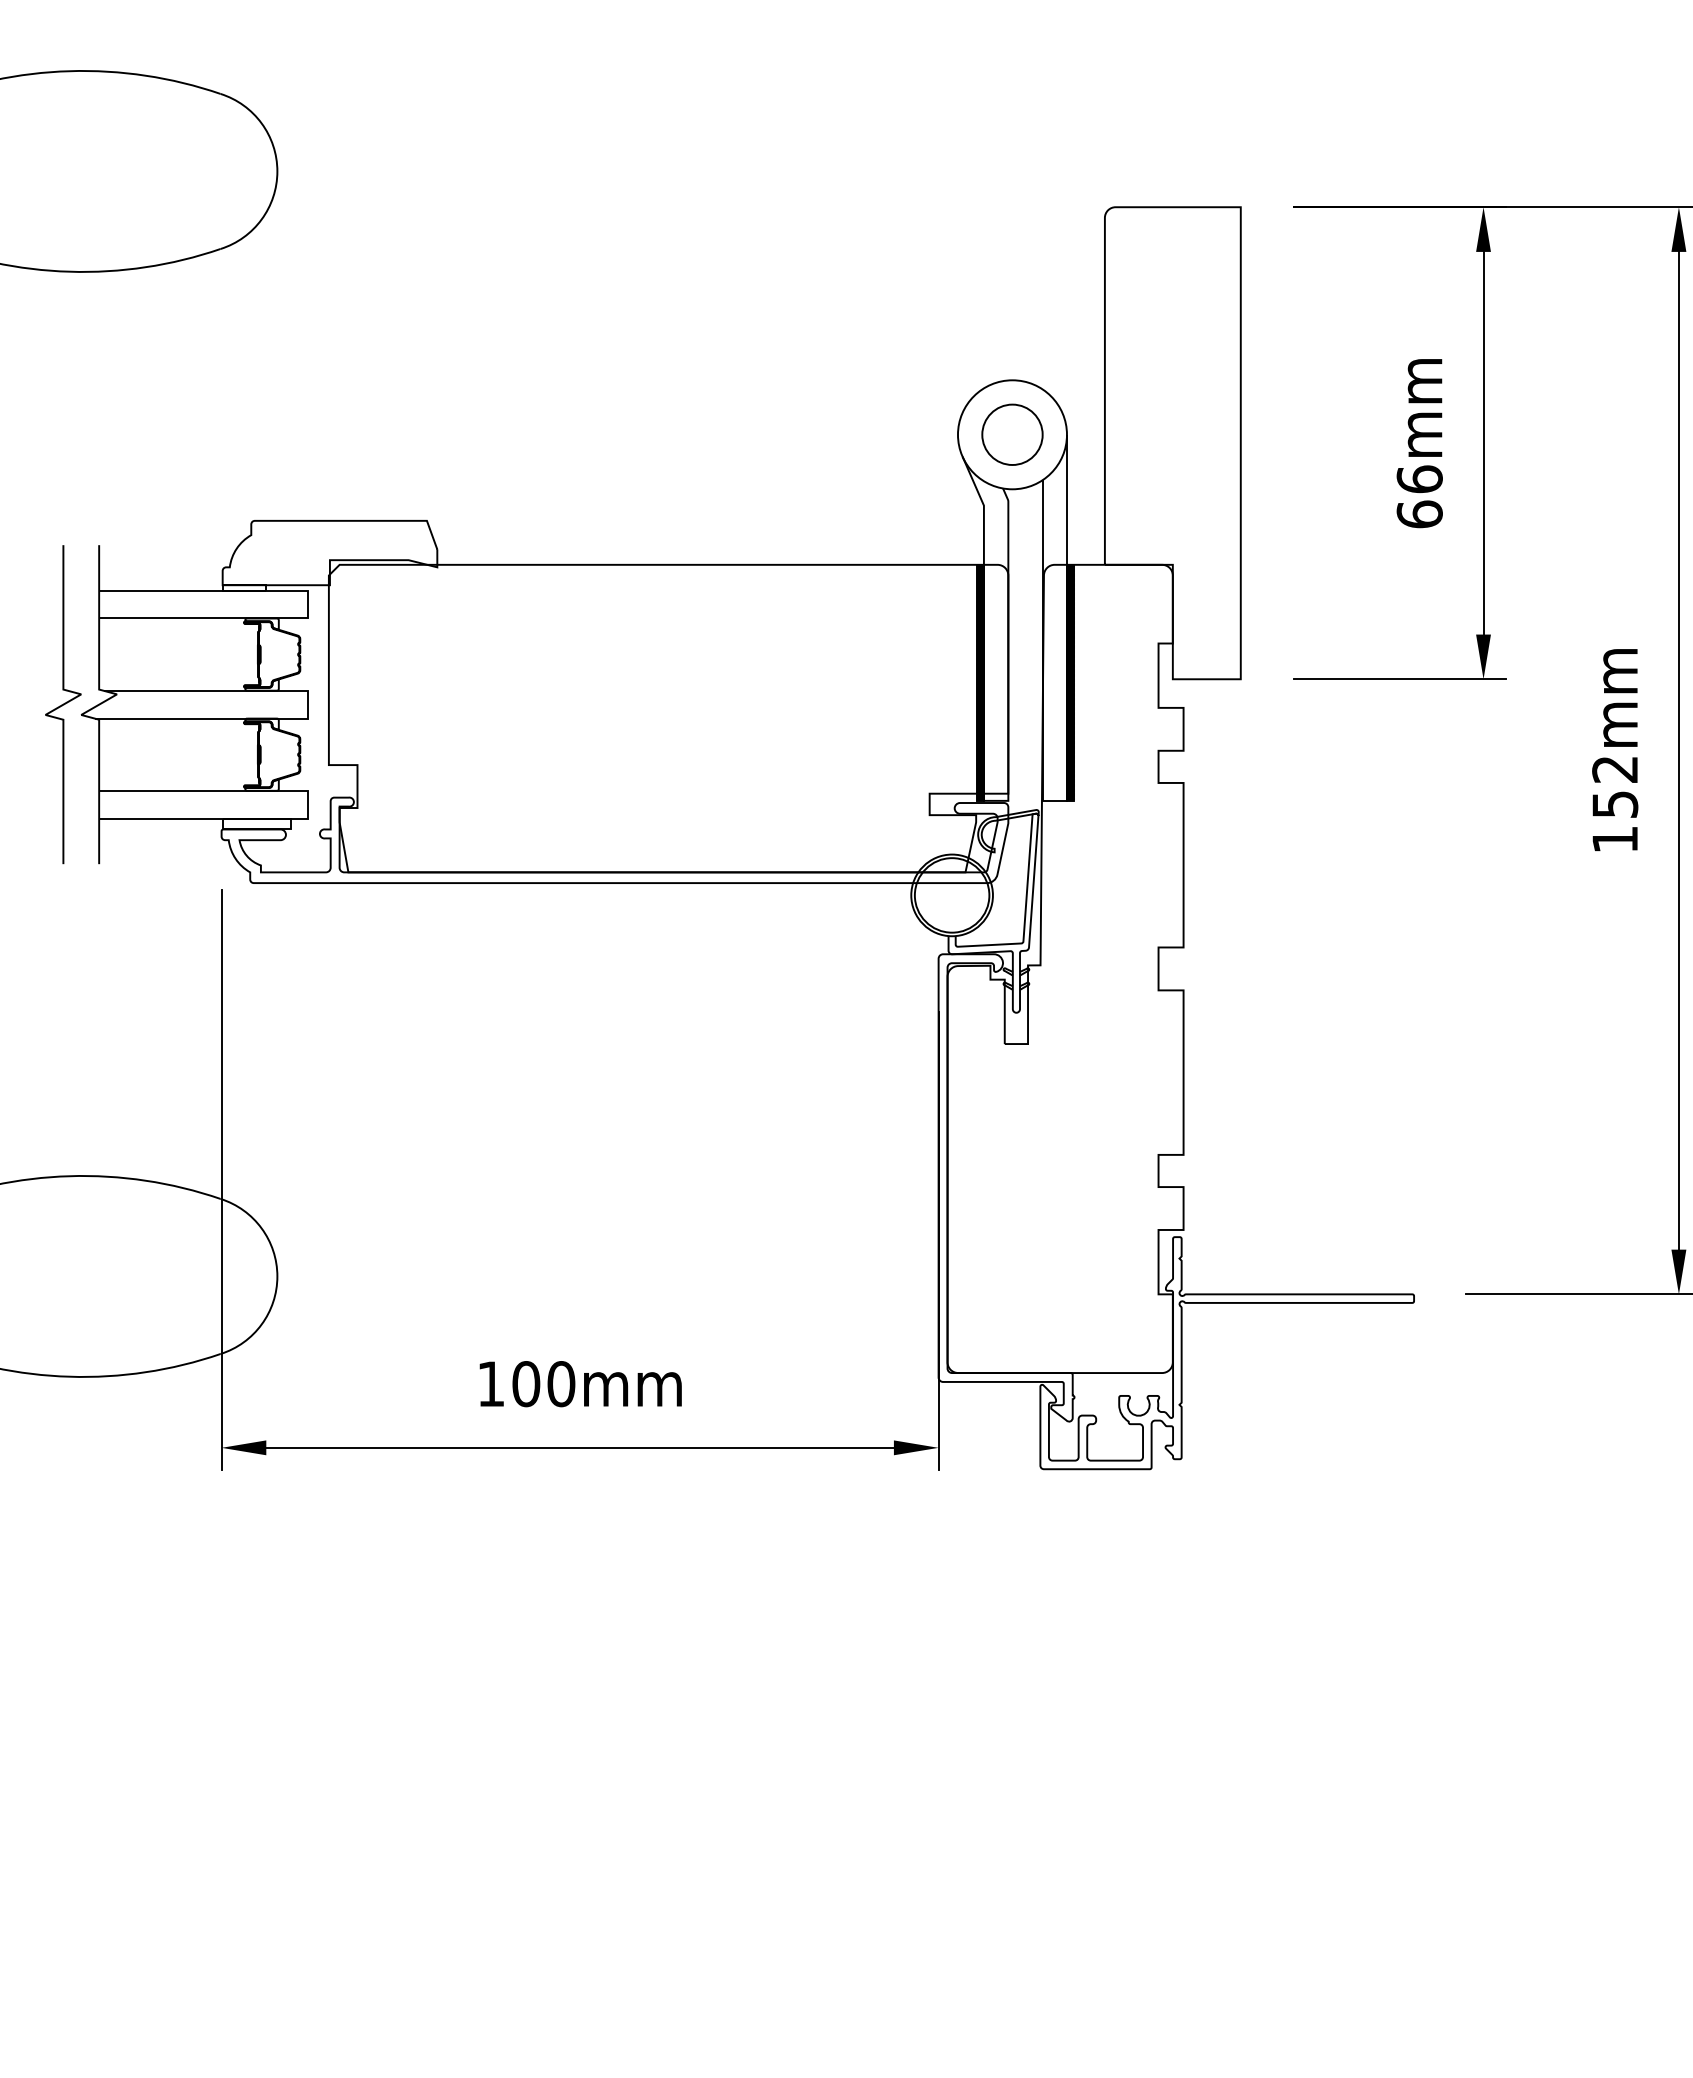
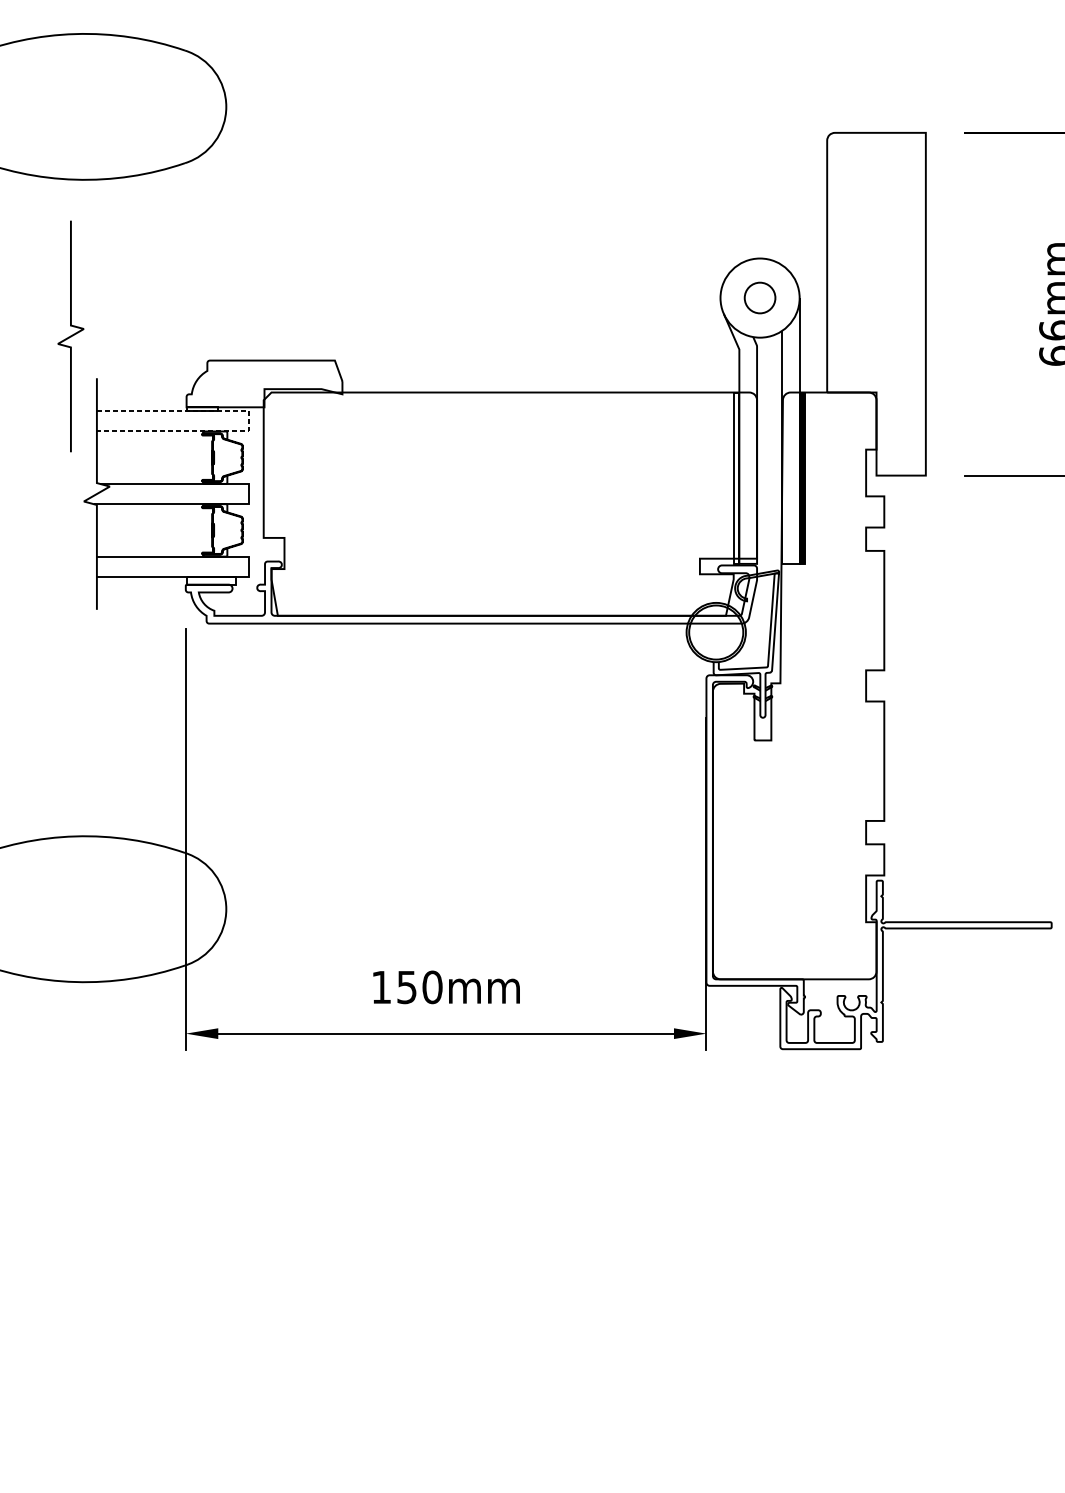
circle: (1012, 434) -> (760, 297), size x0.7
line: (308, 604) -> (248, 421), solid -> dashed
hatch: (979, 682) -> (736, 477), removed
curve: (63, 704) -> (71, 336), moved
text: (526, 1384) -> (407, 987), 100mm -> 150mm

